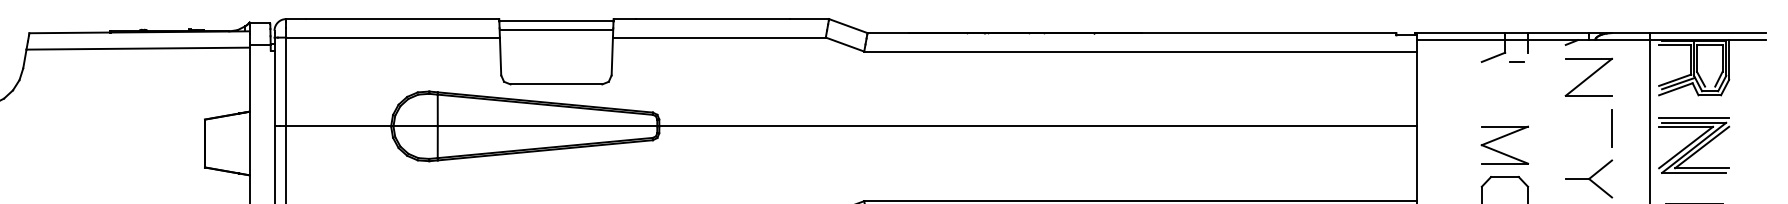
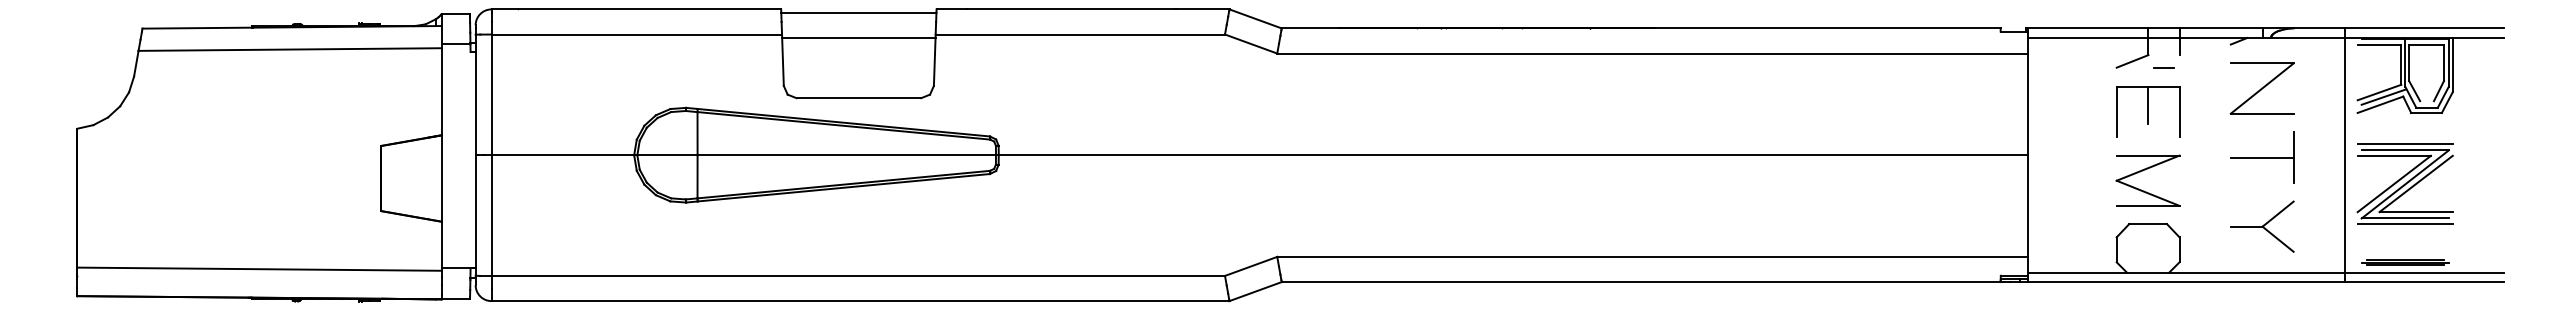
line: (556, 29) -> (858, 37), moved
part: (1505, 94) -> (2148, 111), added
line: (1588, 128) -> (2261, 157), added
line: (1693, 176) -> (2404, 223), added

